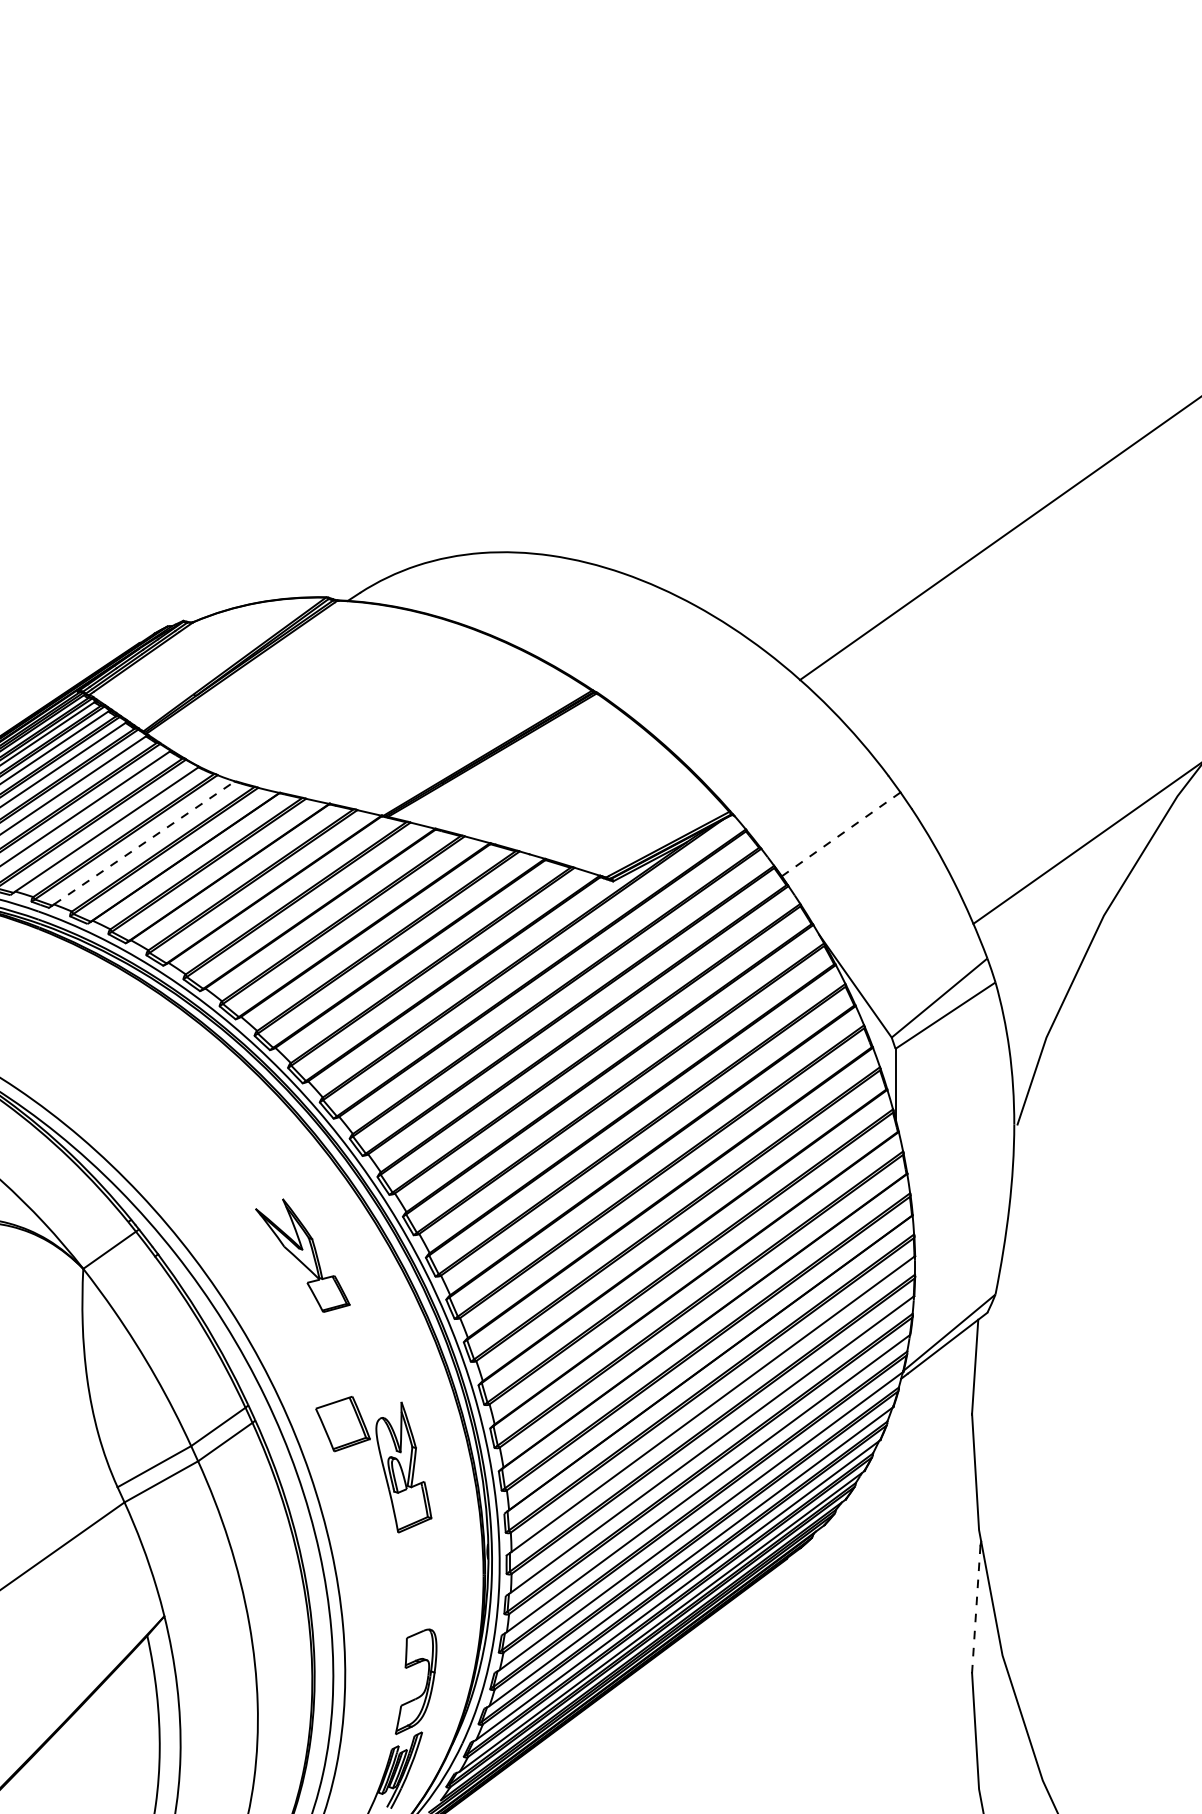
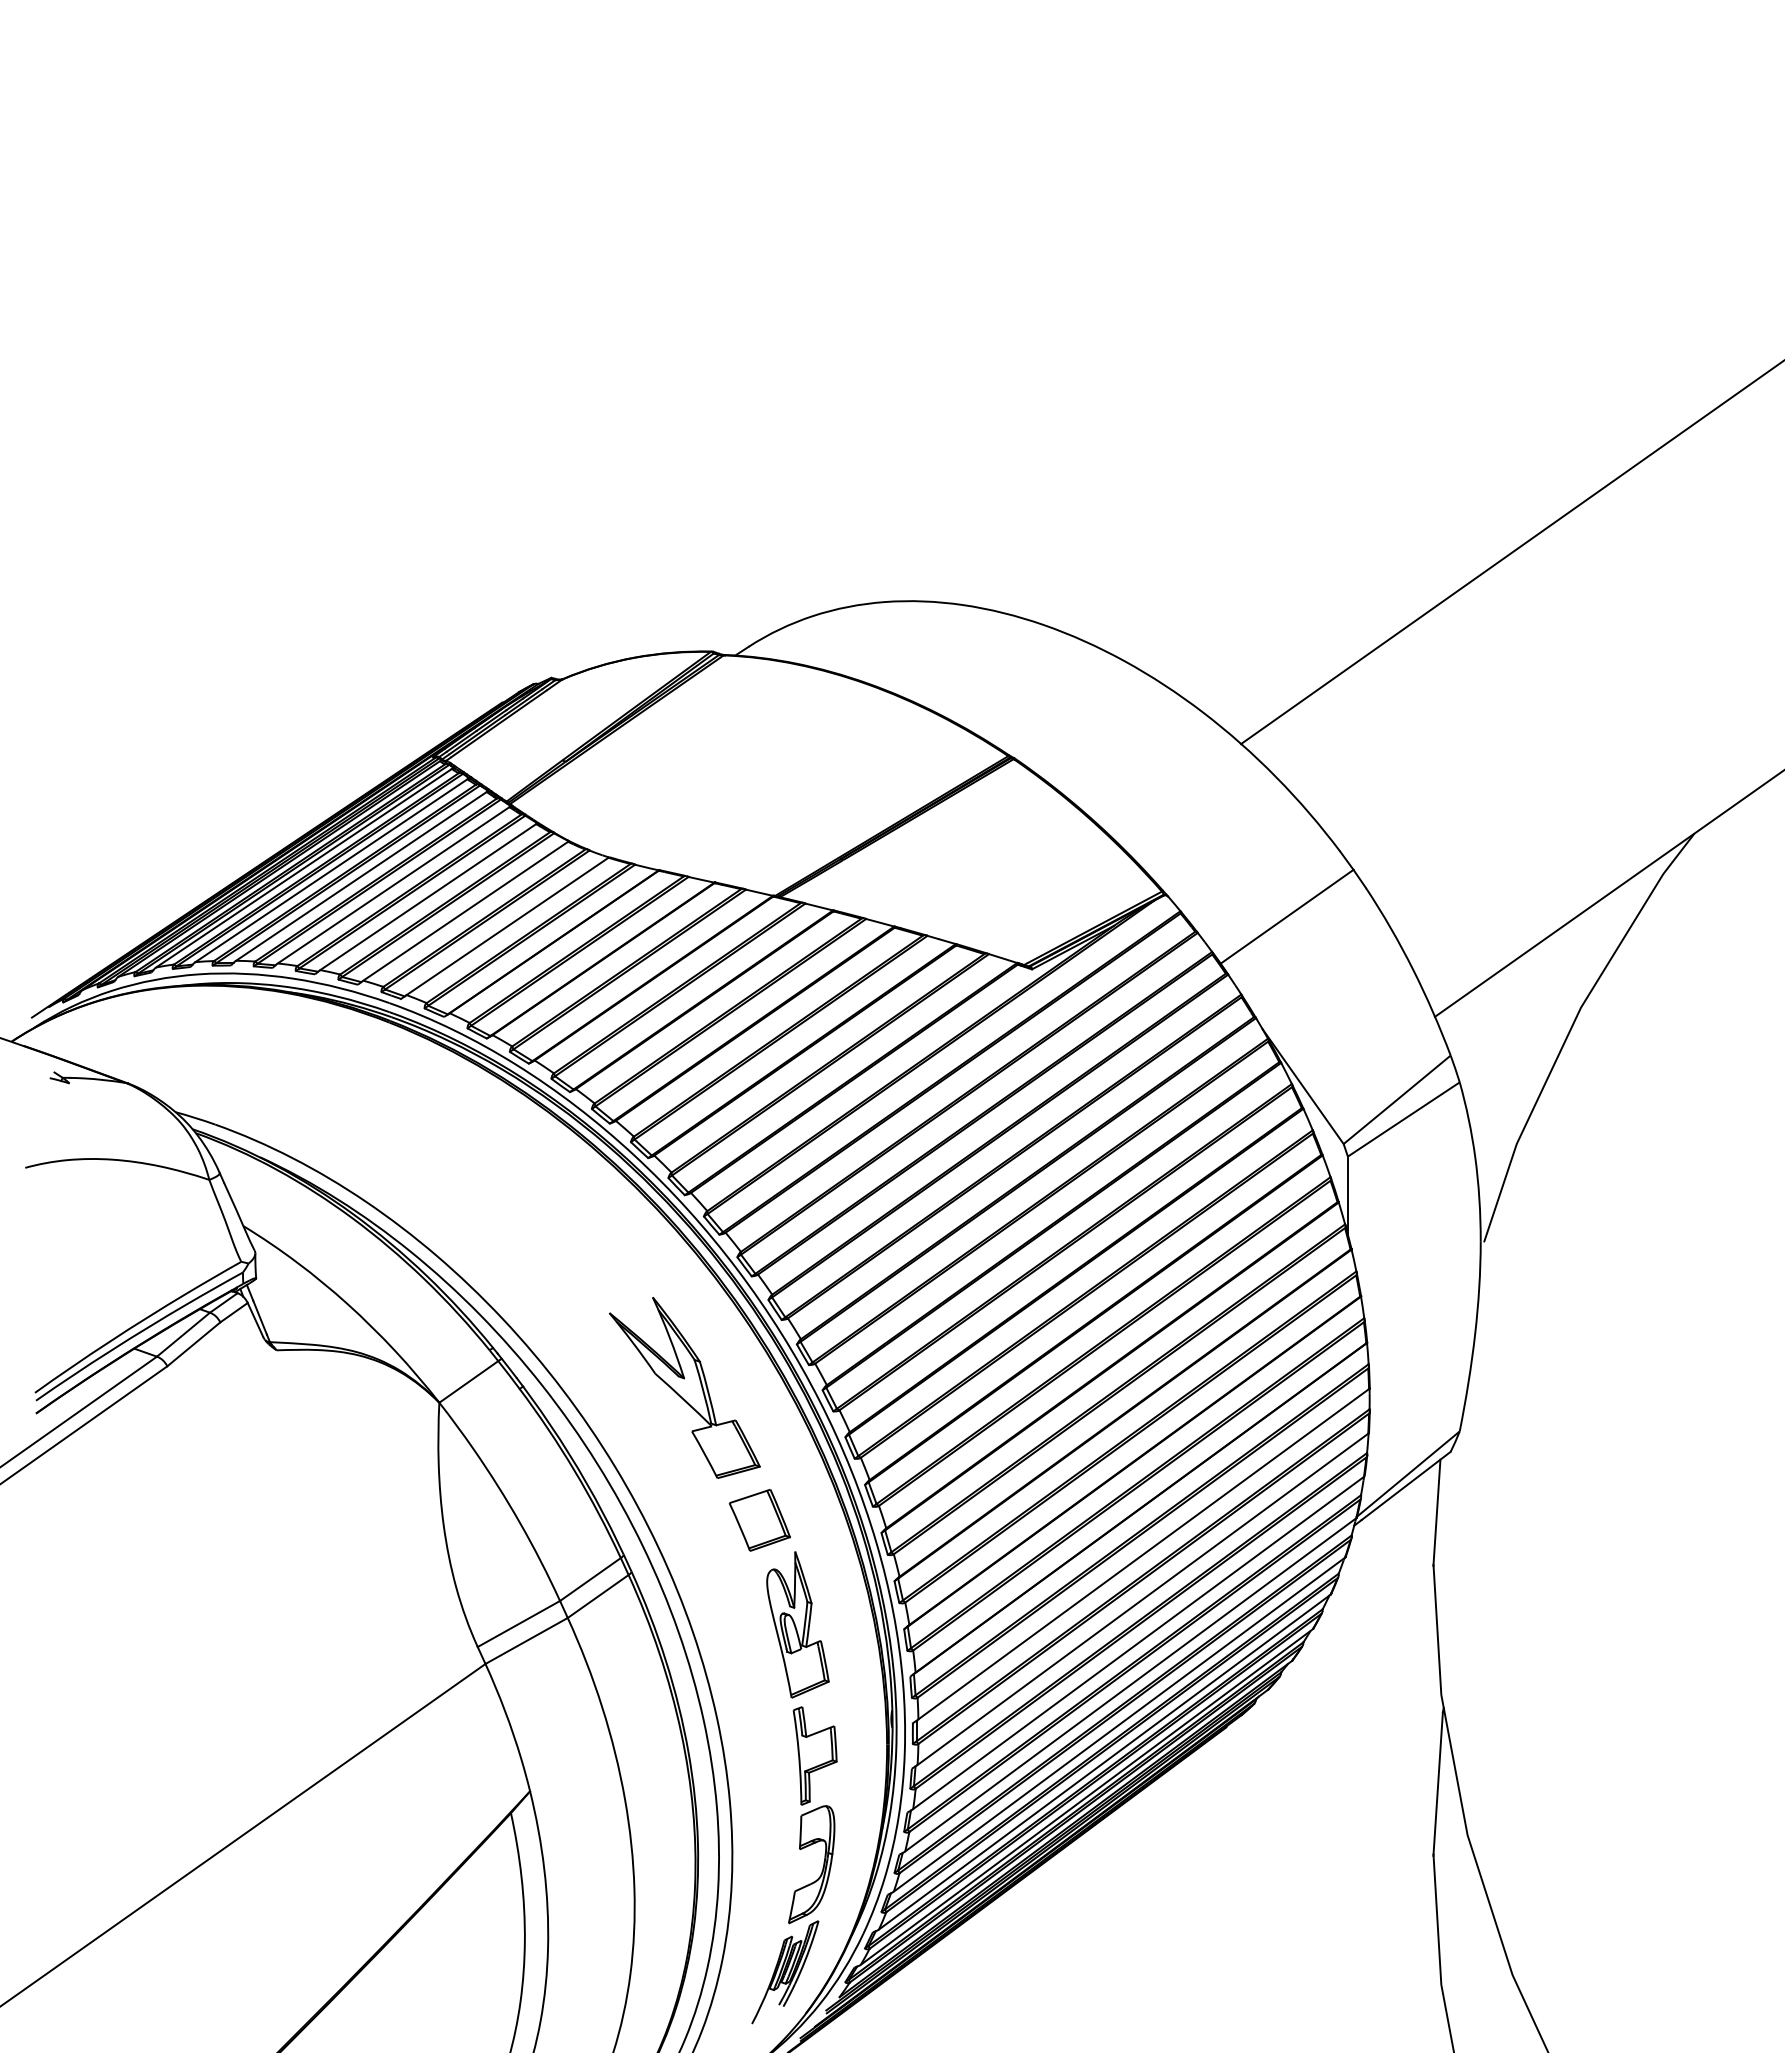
line: (841, 834) -> (1287, 916), dashed -> solid
line: (144, 843) -> (507, 926), dashed -> solid
part: (302, 1255) -> (684, 1387), size x1.43
part: (342, 1424) -> (759, 1520), moved
part: (418, 1584) -> (814, 1755), added
line: (976, 1610) -> (1438, 1784), dashed -> solid

